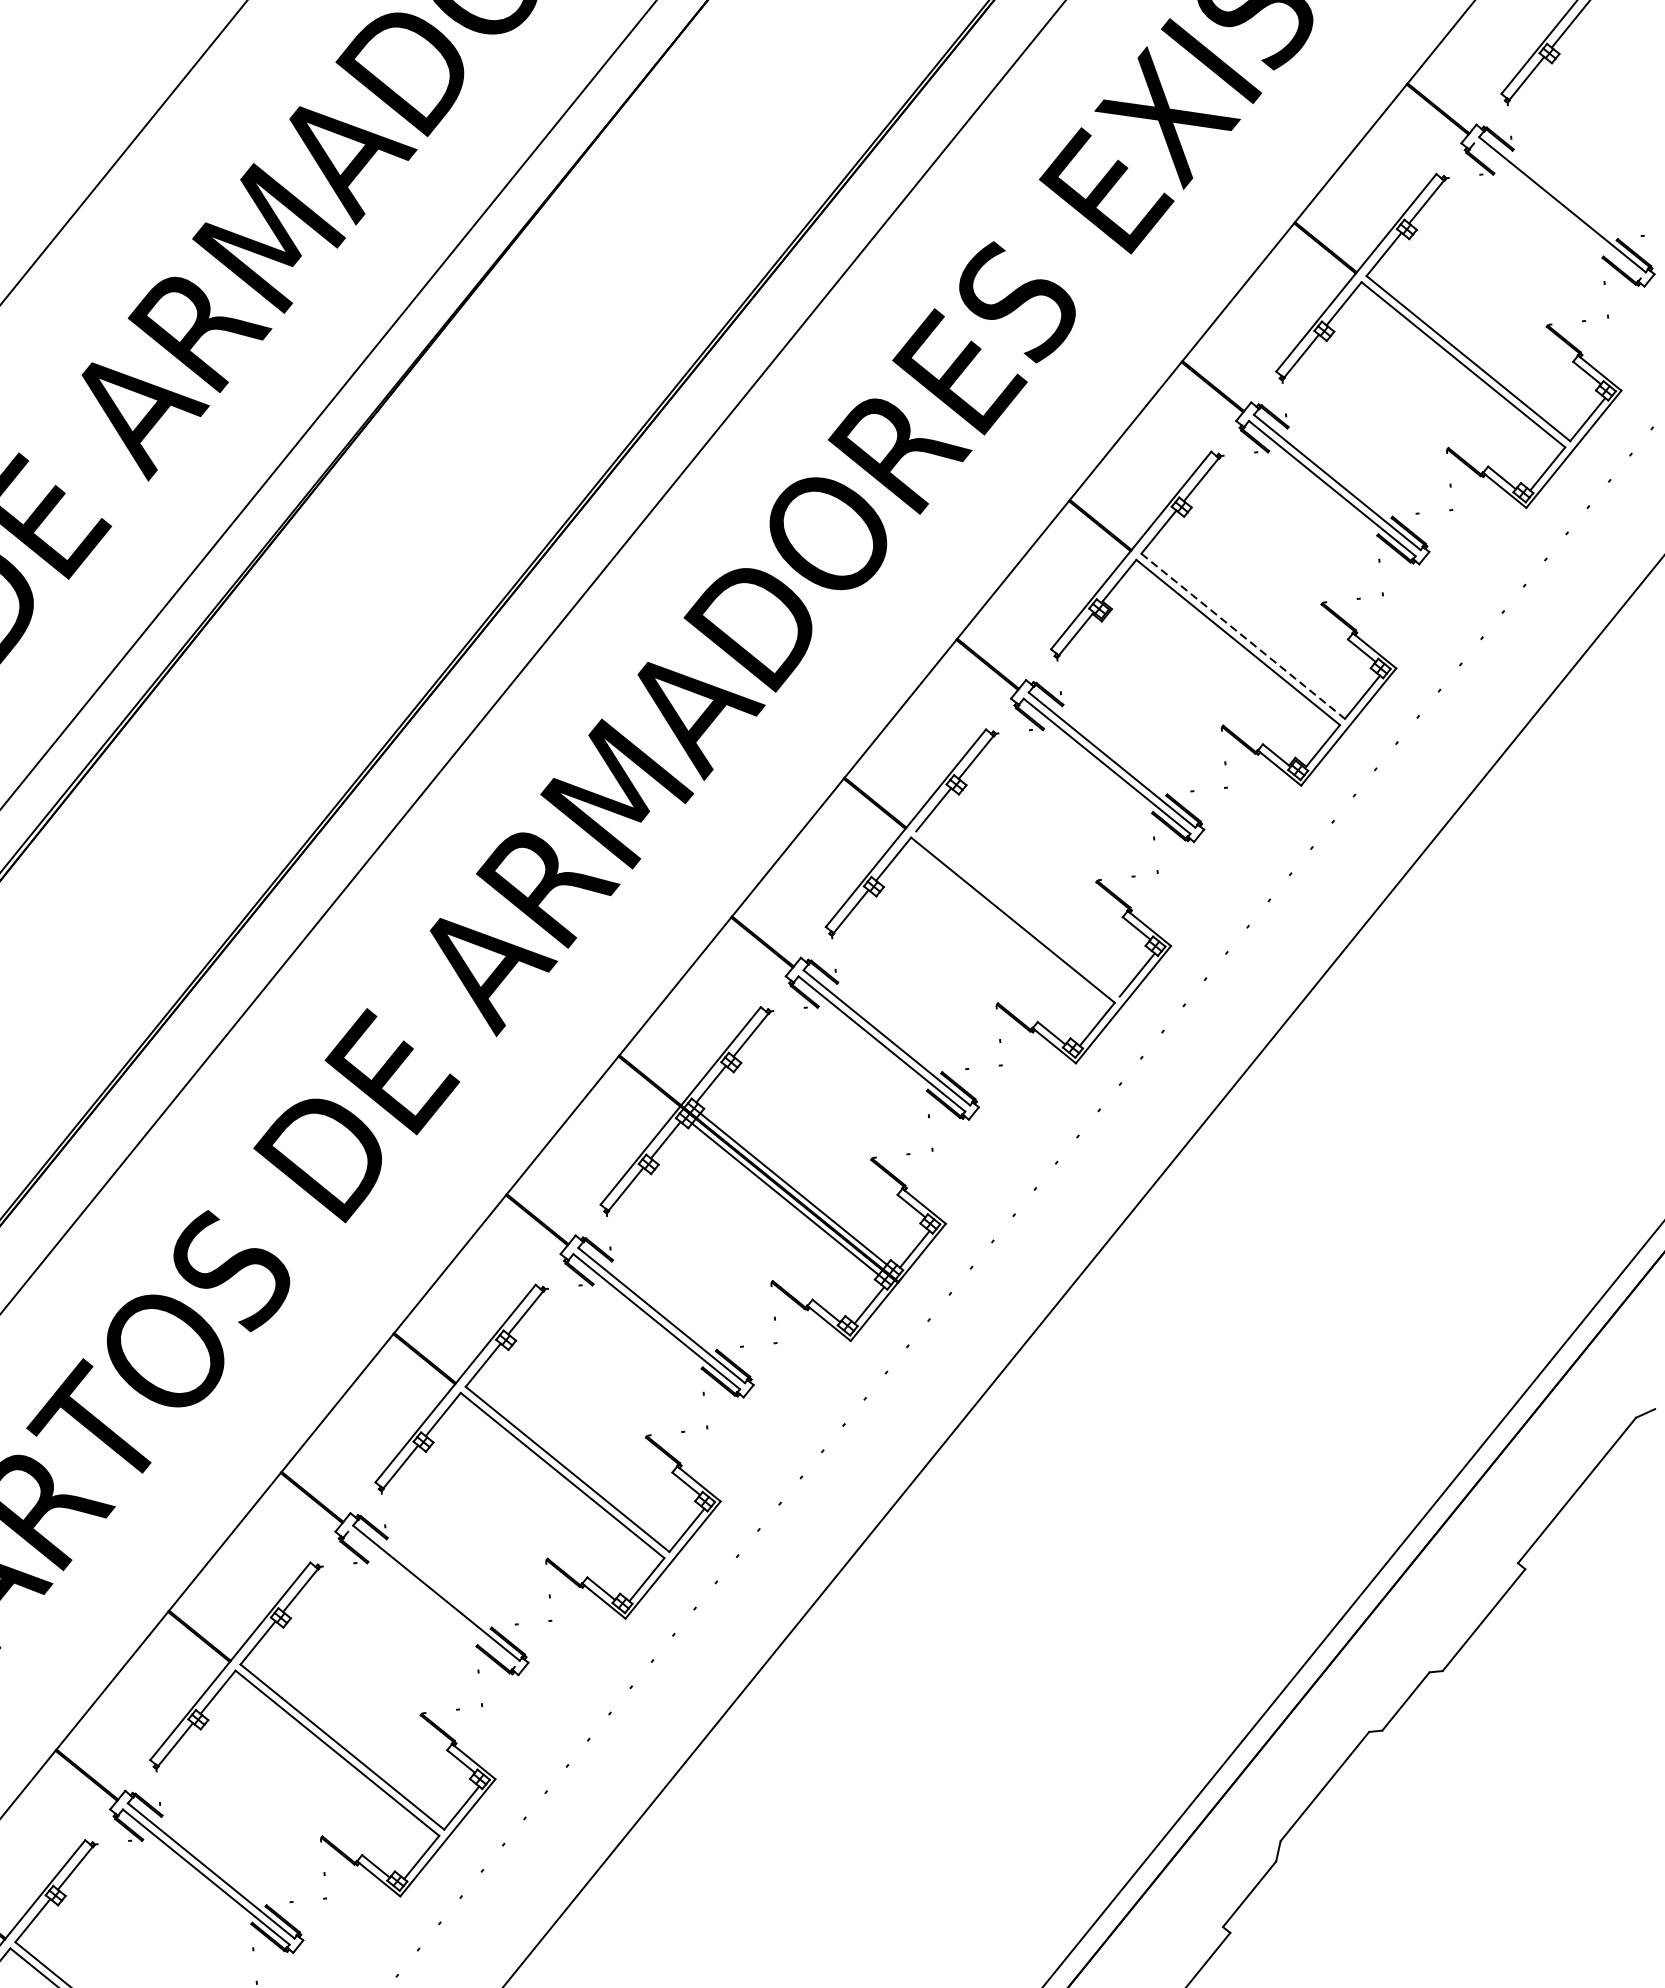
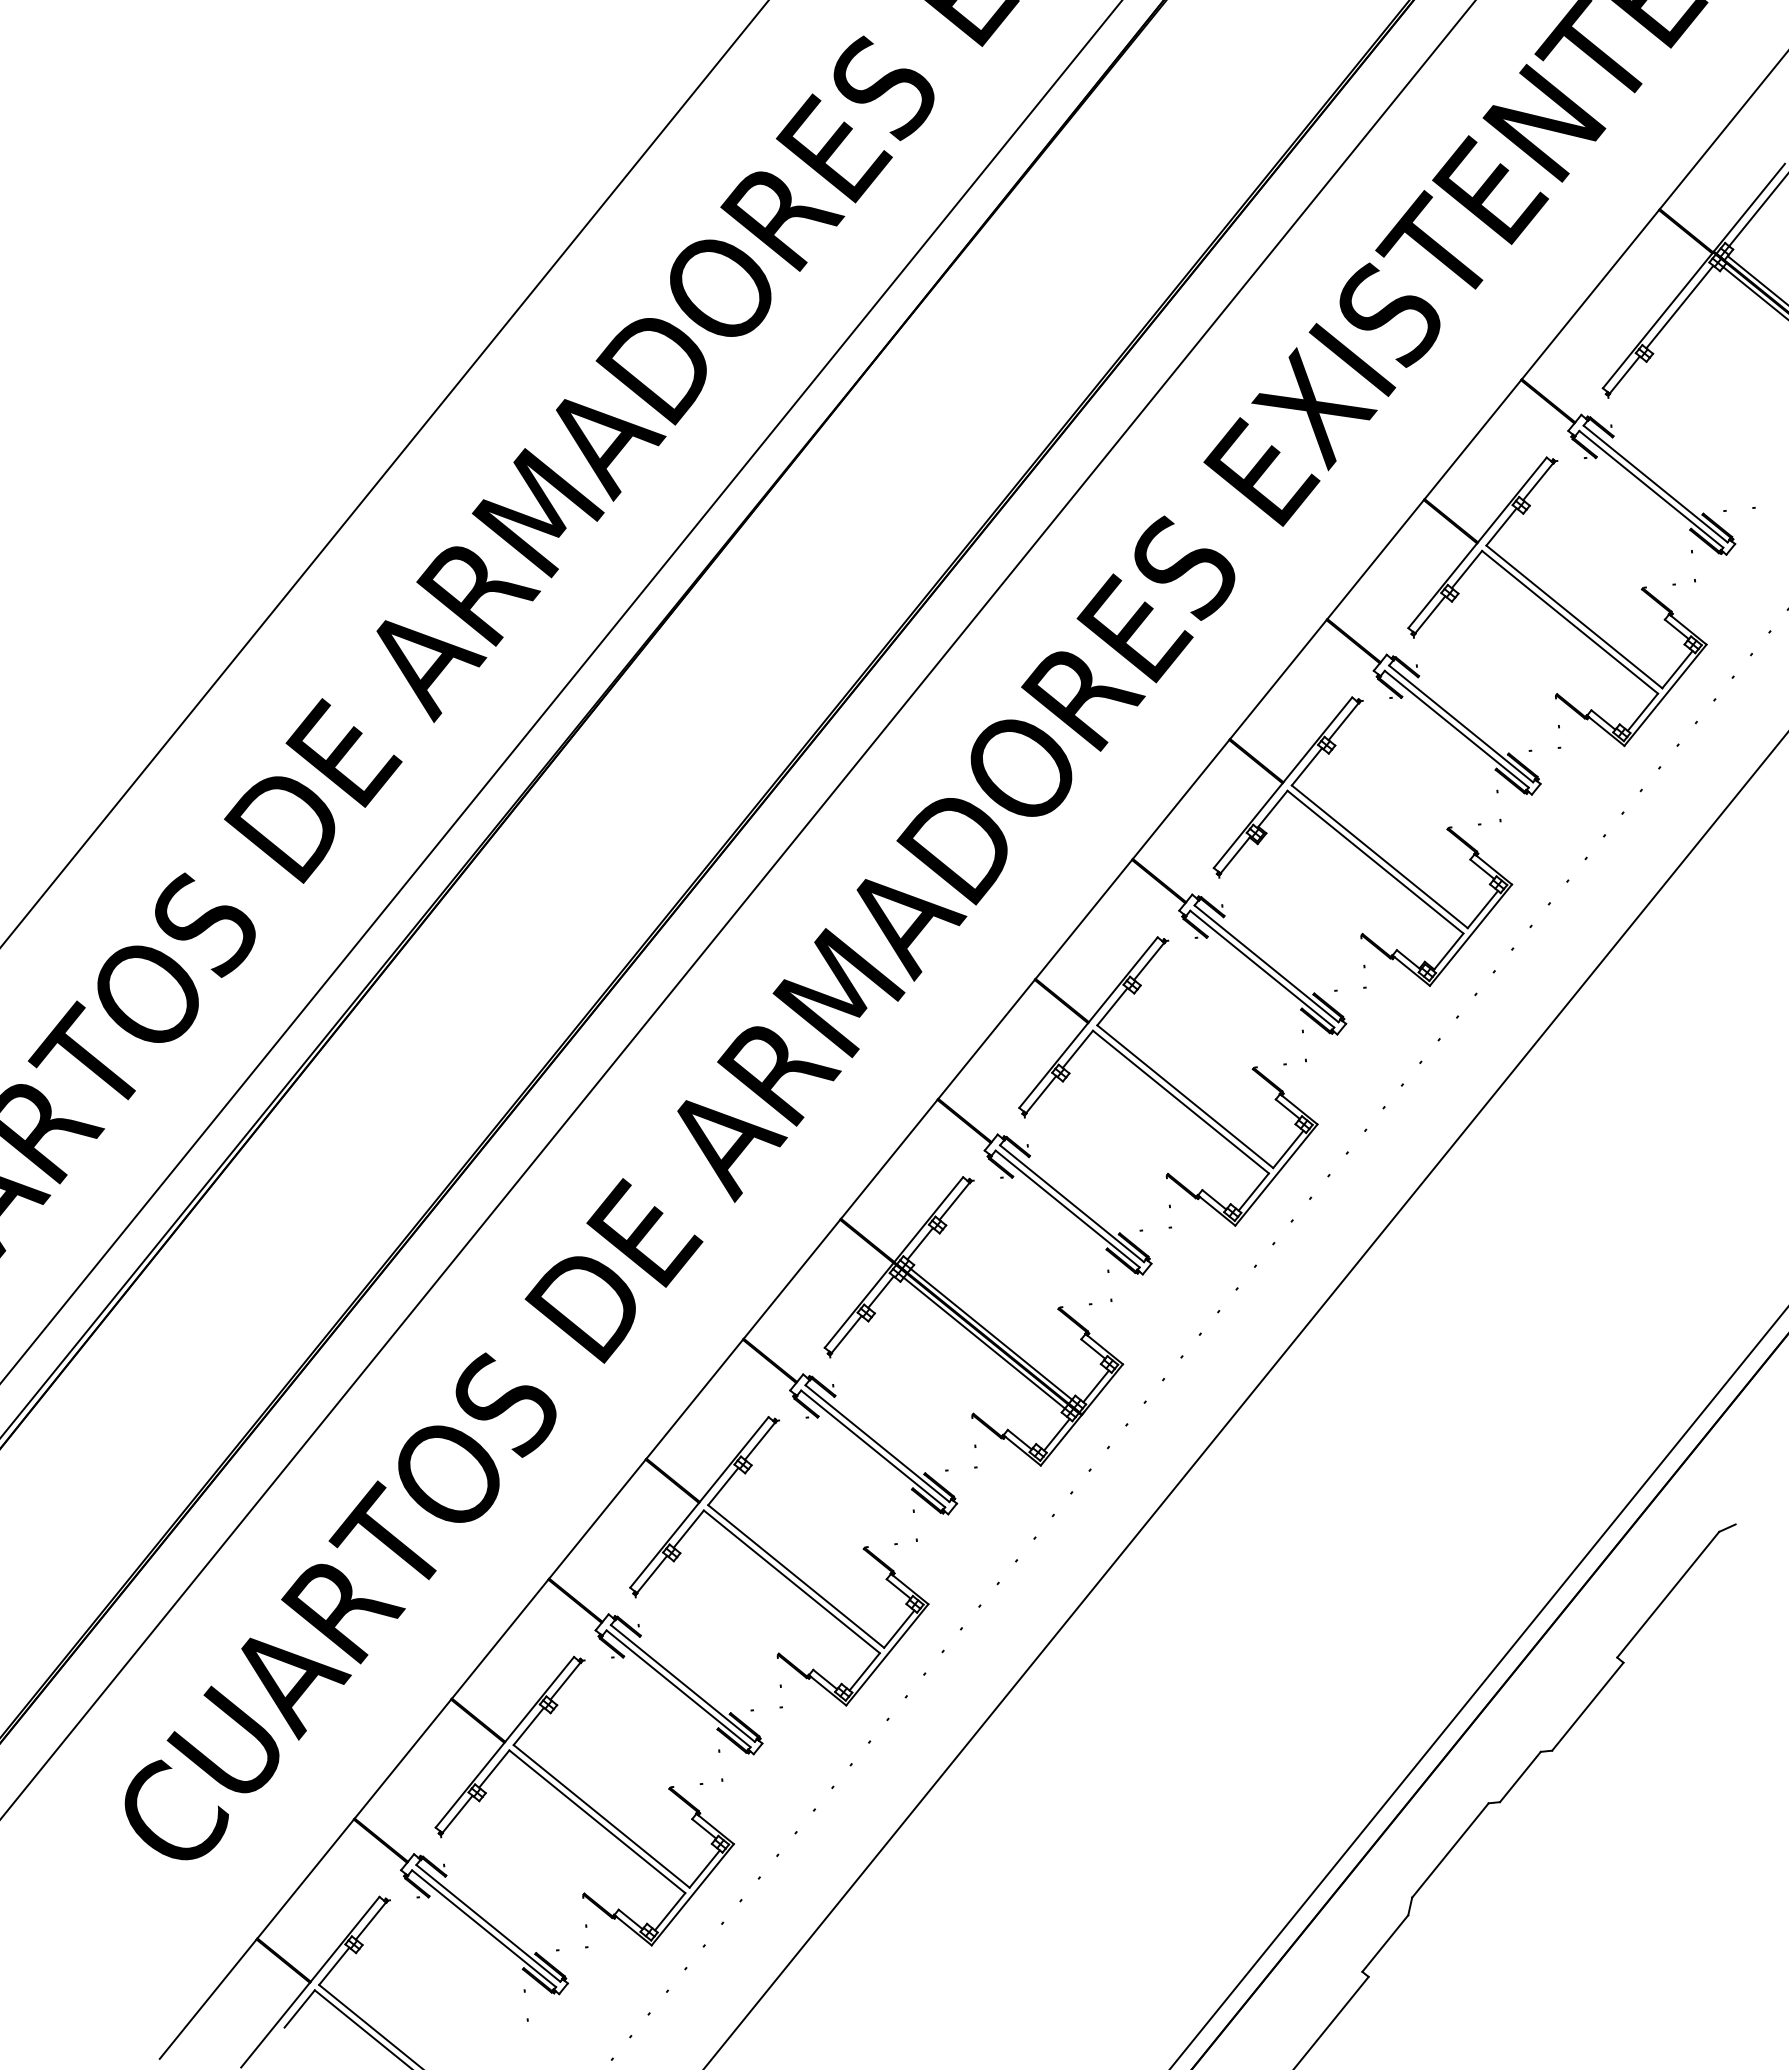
line: (1557, 211) -> (1651, 489), added
line: (1243, 637) -> (1380, 857), dashed -> solid
line: (1018, 913) -> (1185, 1096), added
line: (431, 1599) -> (678, 1688), added

